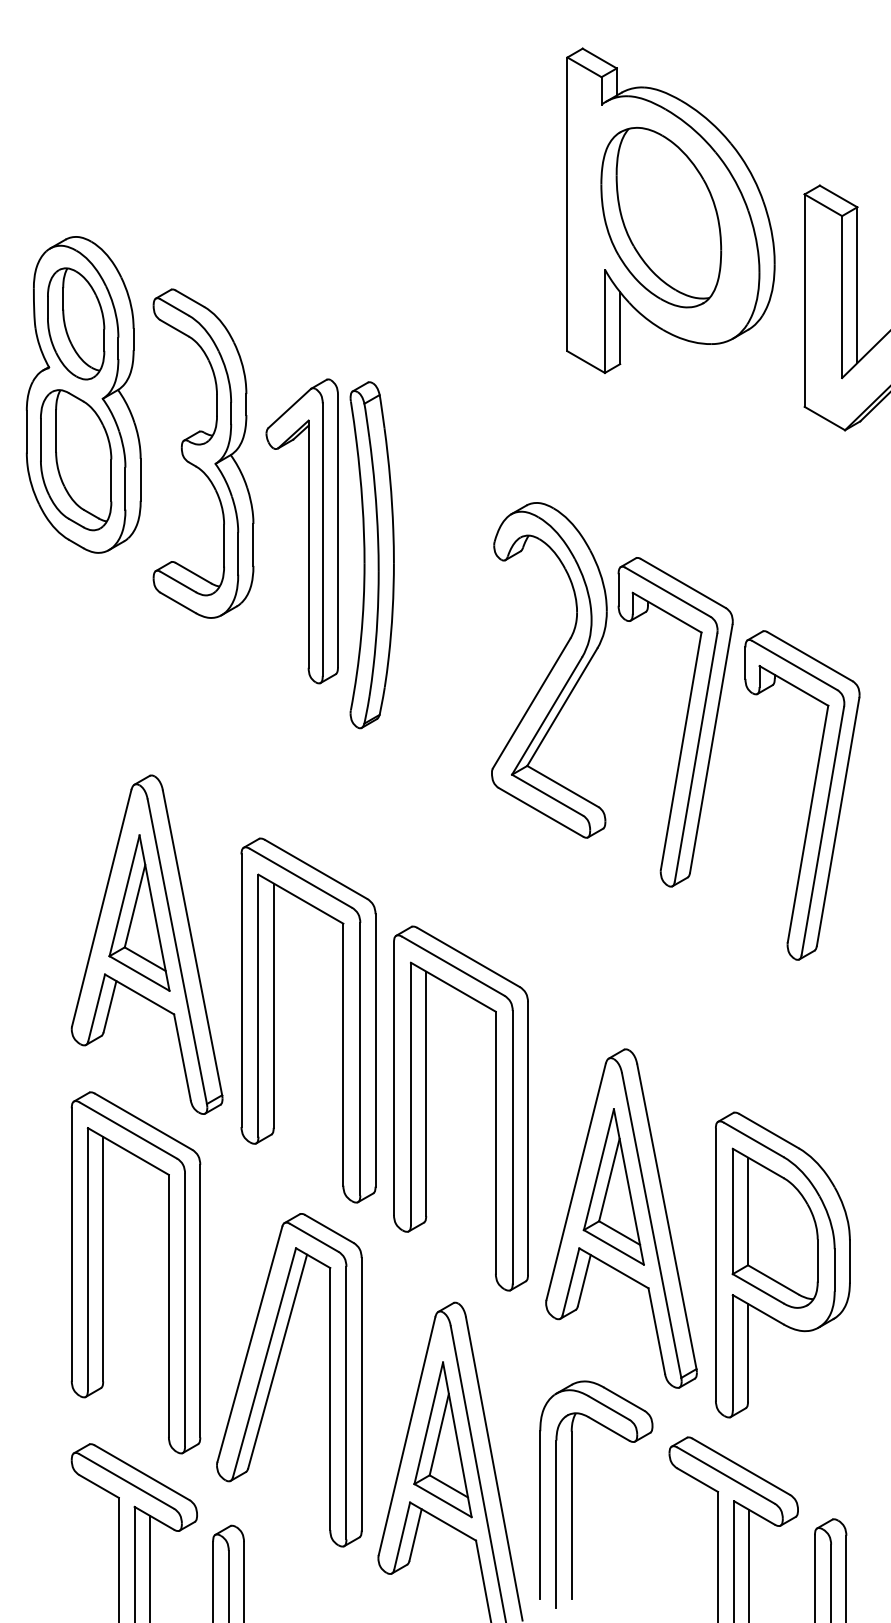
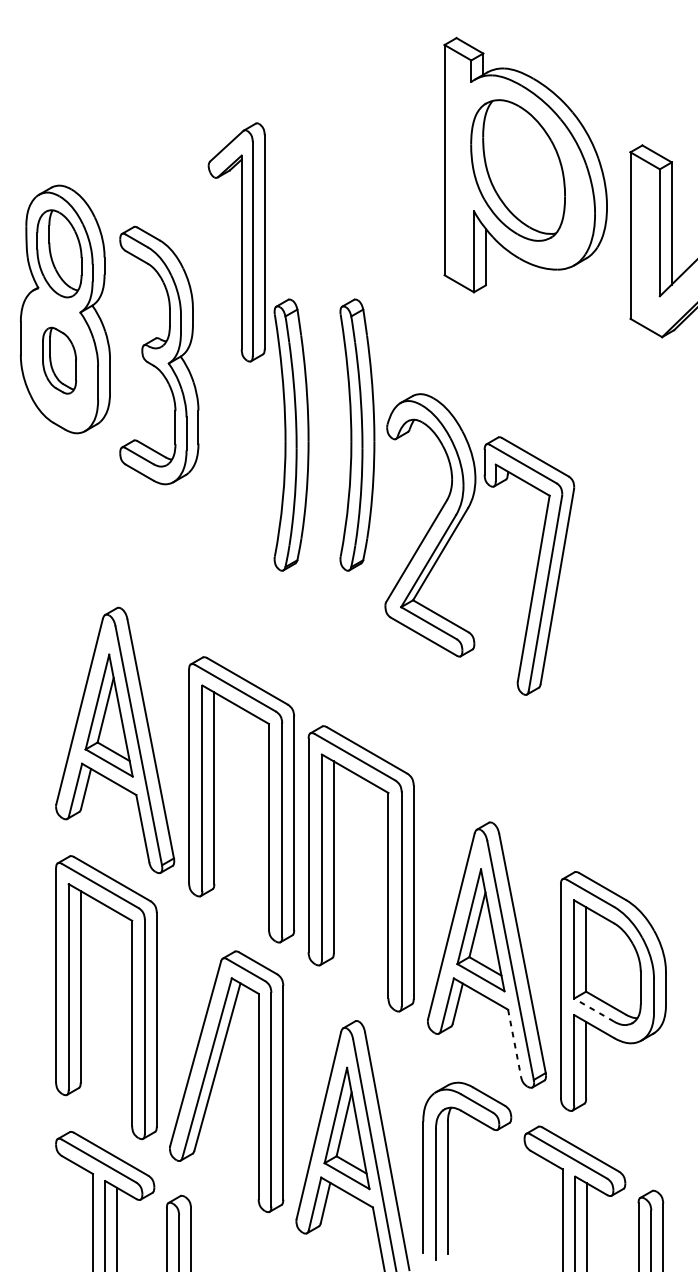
part: (76, 460) -> (59, 360), size x0.6
part: (308, 531) -> (241, 242), moved
part: (455, 555) -> (356, 435), added
part: (811, 796) -> (635, 624), removed
line: (757, 1288) -> (593, 1009), solid -> dashed
line: (656, 1331) -> (514, 1043), solid -> dashed

